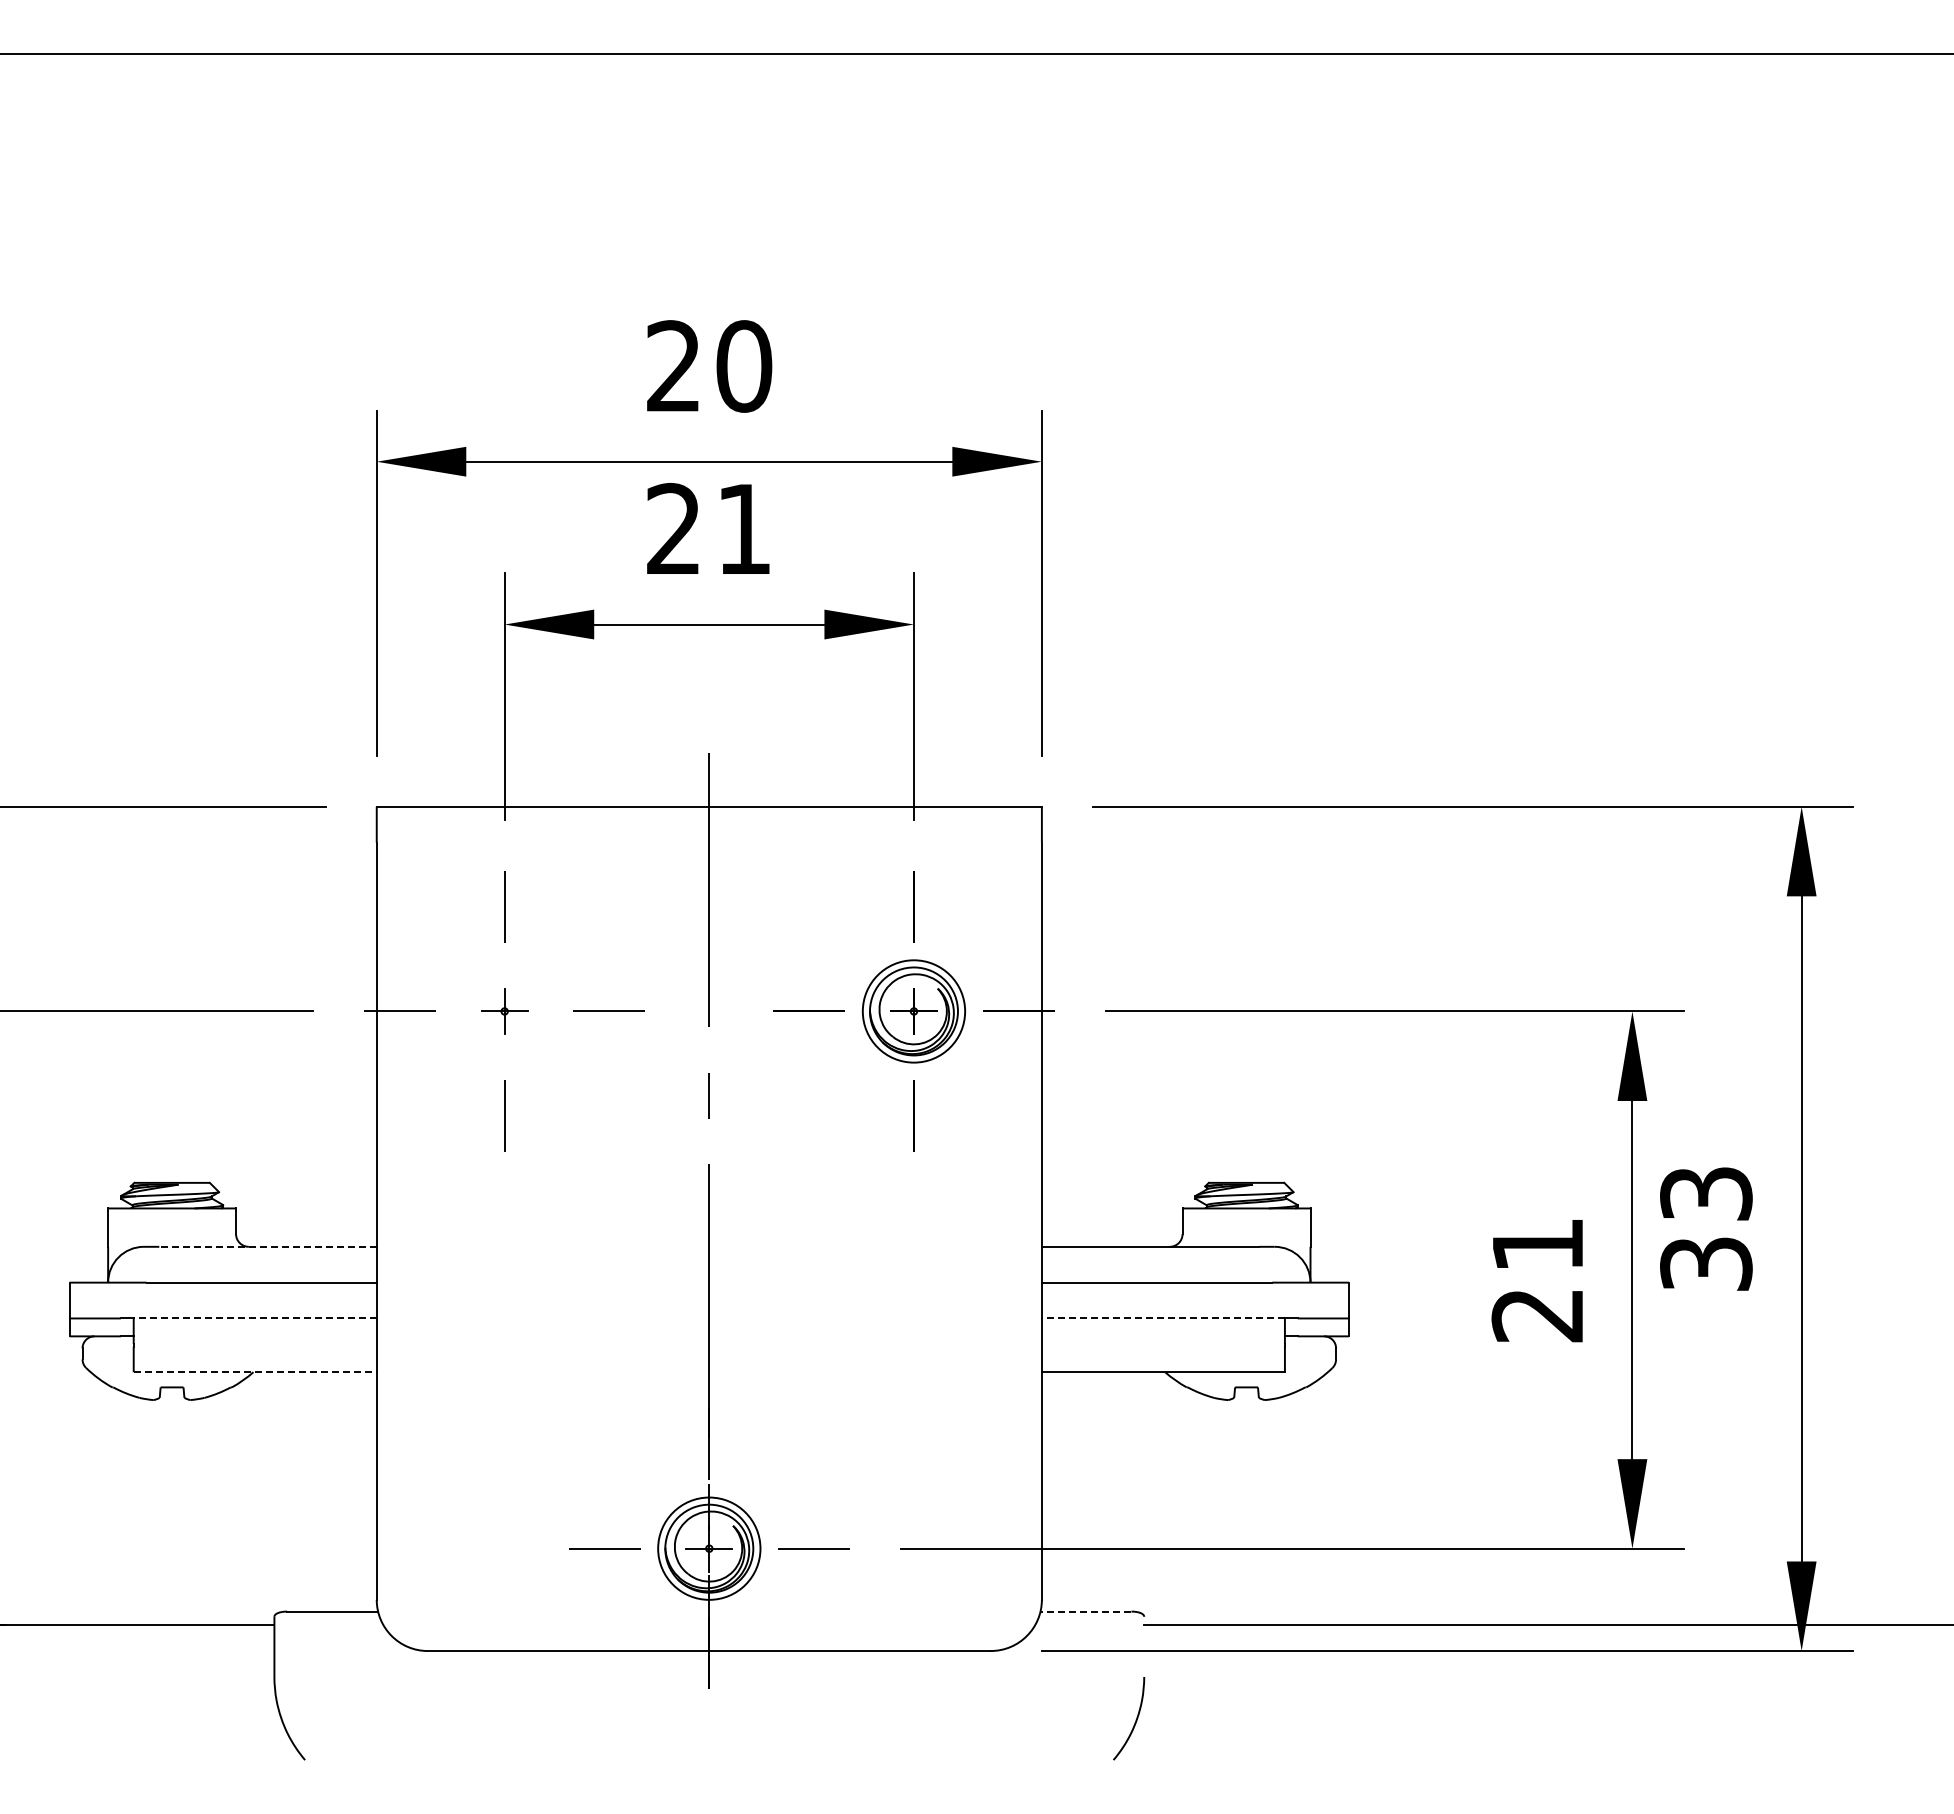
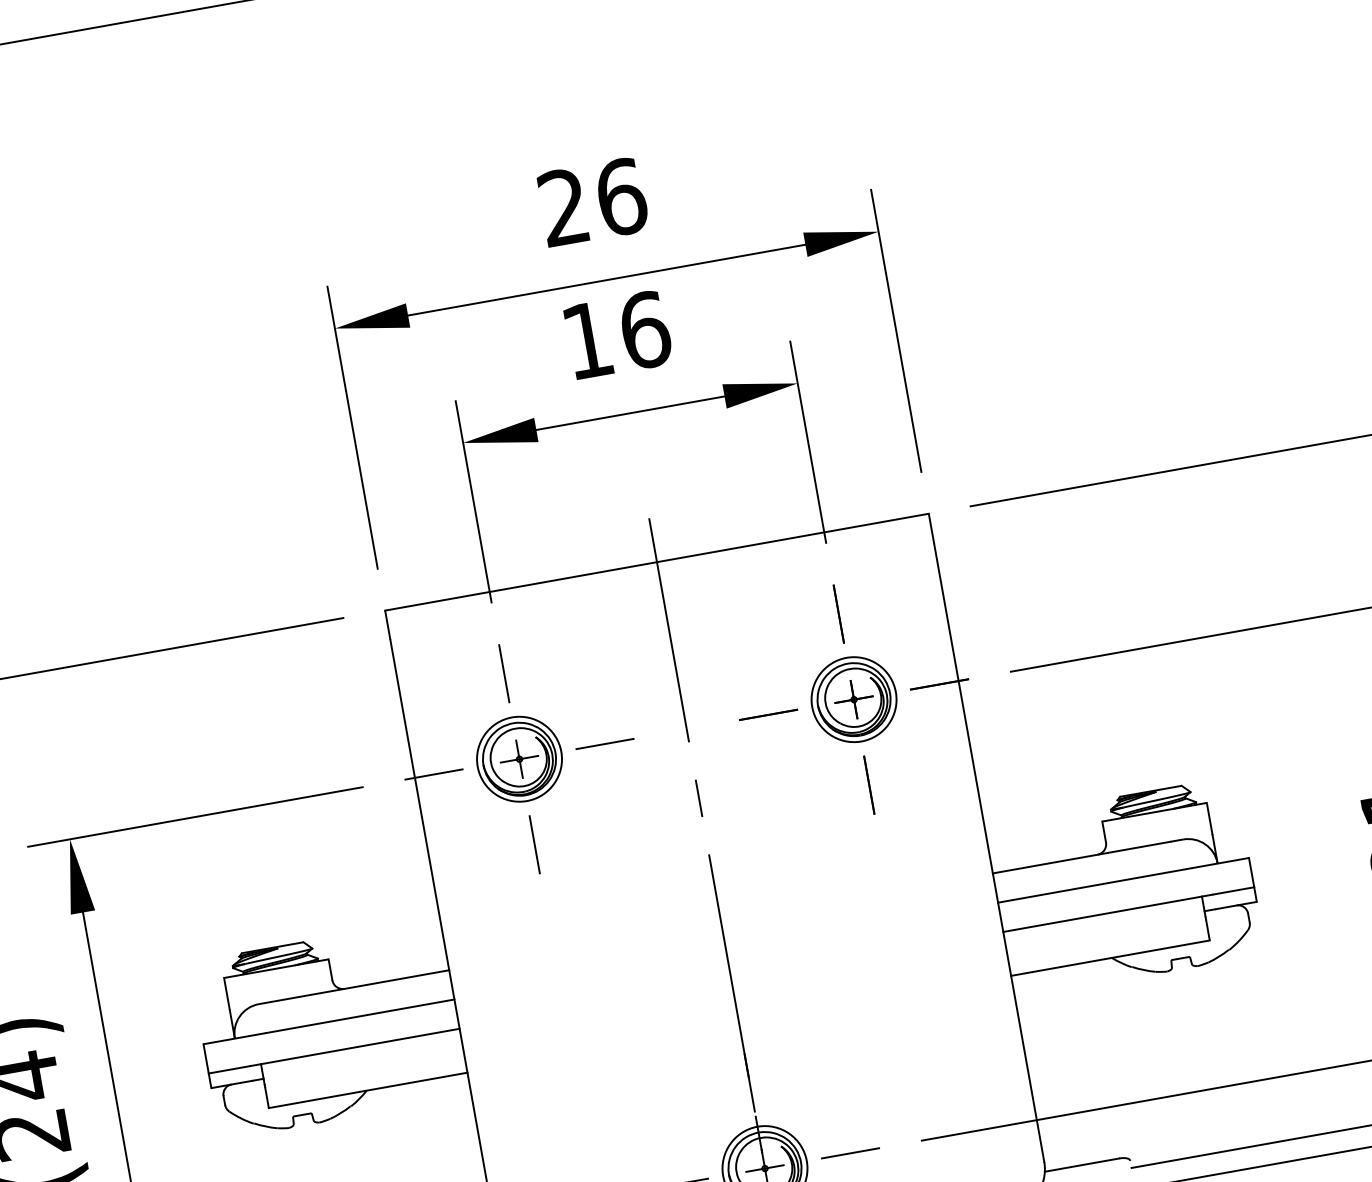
text: (744, 366) -> (621, 197), 20 -> 26
text: (709, 528) -> (616, 334), 21 -> 16
part: (504, 1011) -> (519, 759), added
line: (268, 1246) -> (360, 985), dashed -> solid
line: (255, 1318) -> (360, 1046), dashed -> solid
line: (1163, 1318) -> (1102, 914), dashed -> solid
line: (255, 1372) -> (368, 1090), dashed -> solid
line: (1085, 1611) -> (1081, 1165), dashed -> solid

